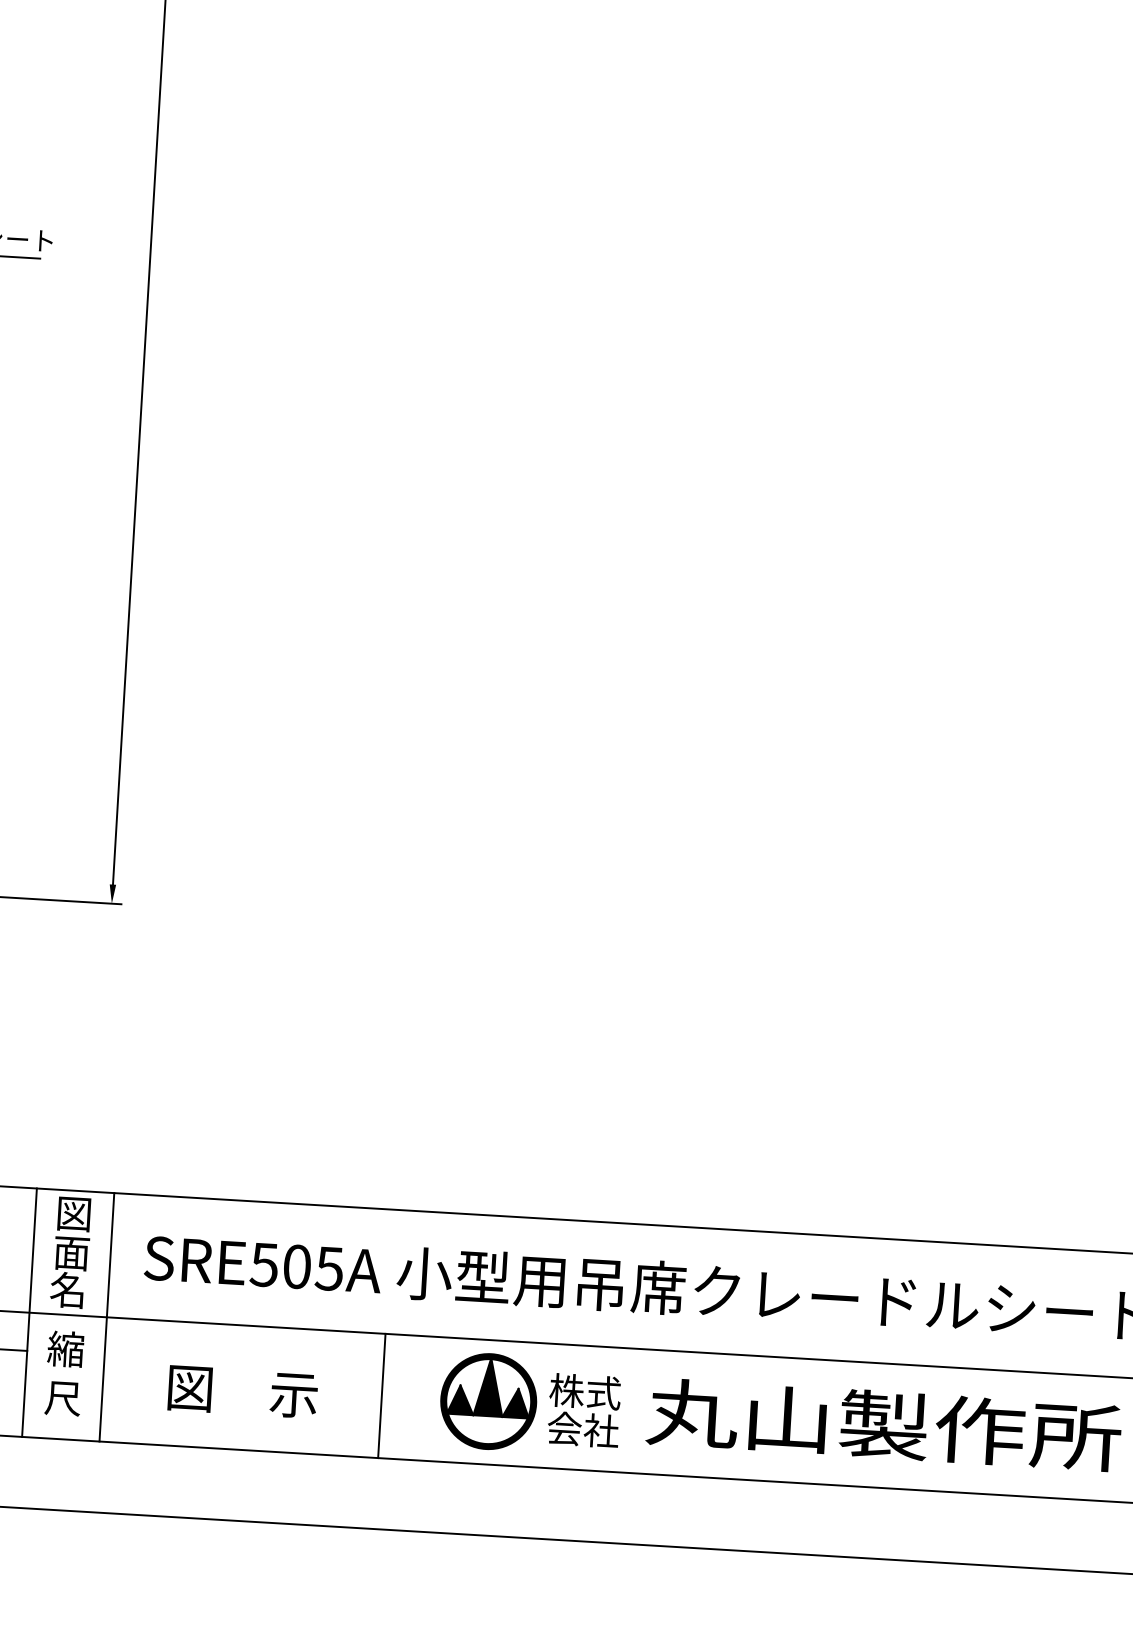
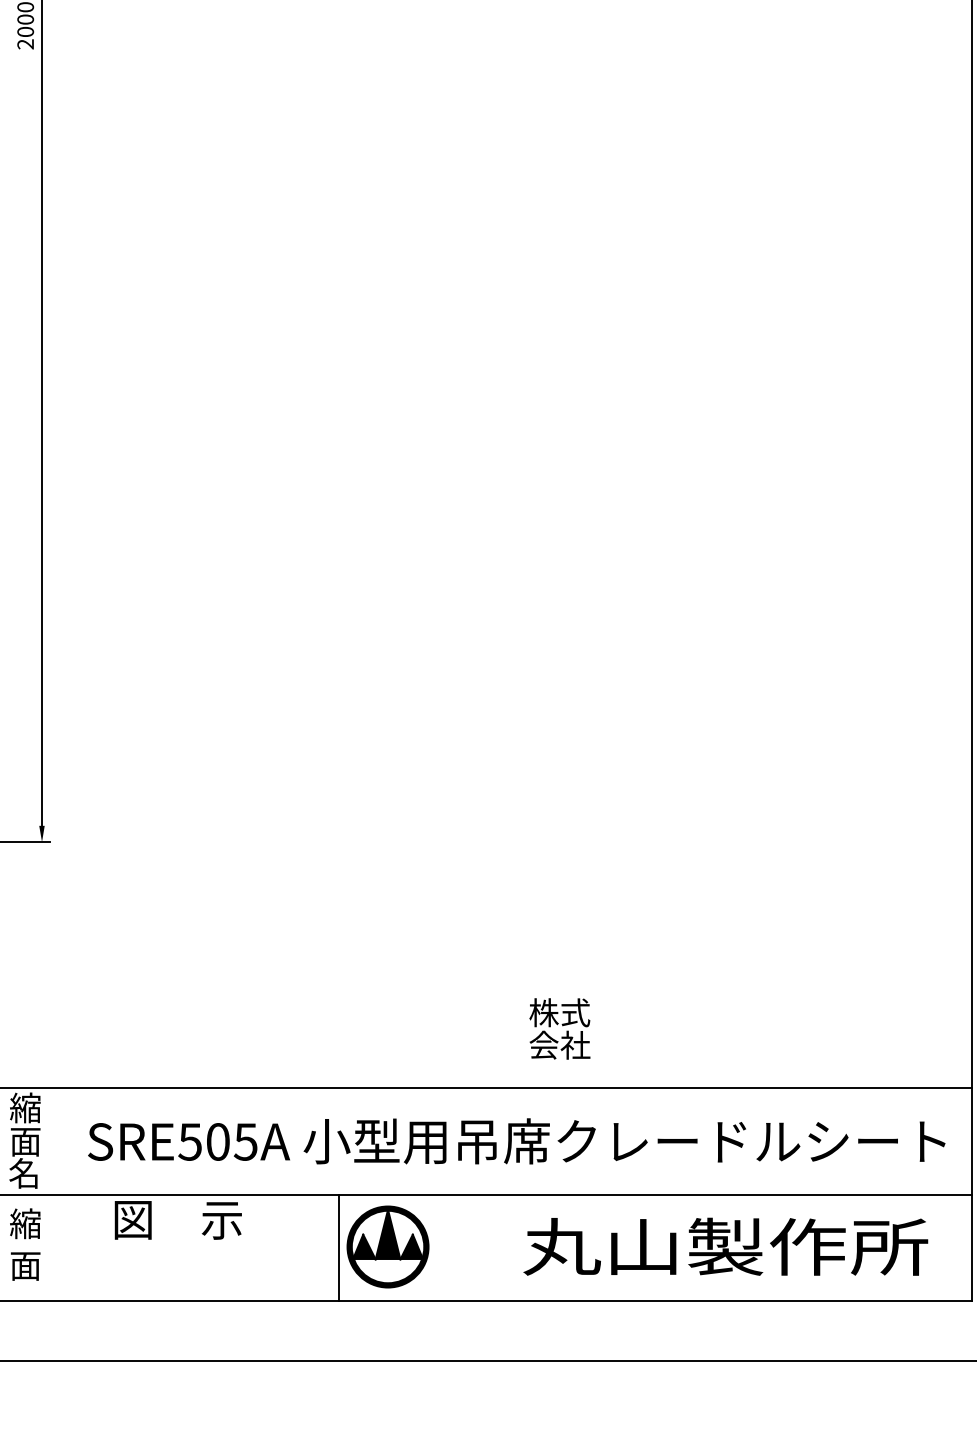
text: (74, 1213) -> (25, 1107), 図 -> 縮
line: (106, 1317) -> (58, 1194), removed
text: (241, 1392) -> (177, 1220), moved
line: (381, 1395) -> (338, 1247), moved
text: (63, 1398) -> (25, 1265), 尺 -> 面
text: (583, 1410) -> (559, 1028), moved

